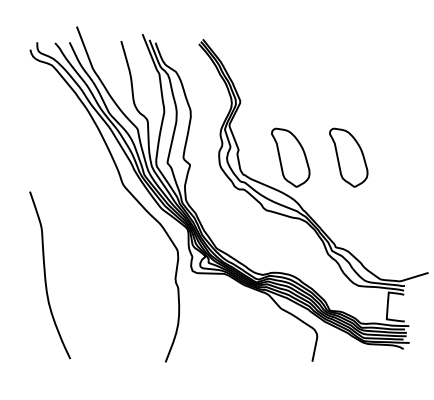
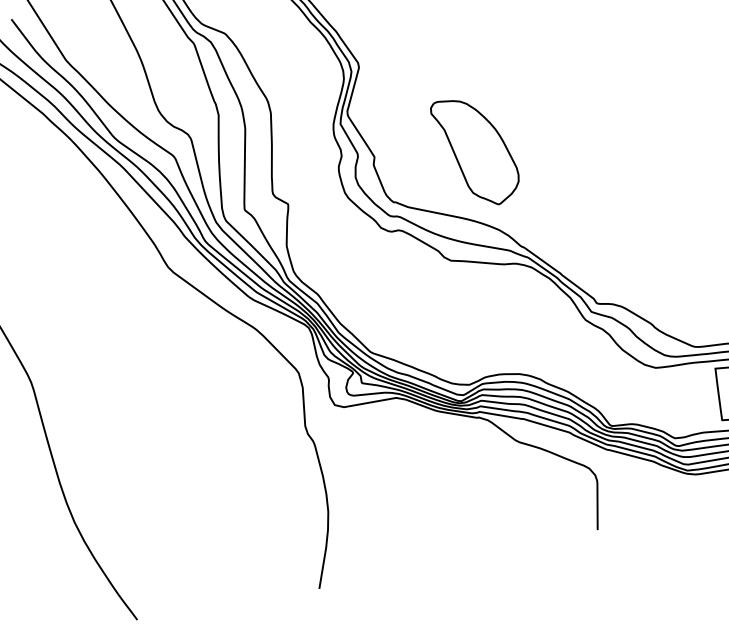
part: (348, 157) -> (585, 128), removed

